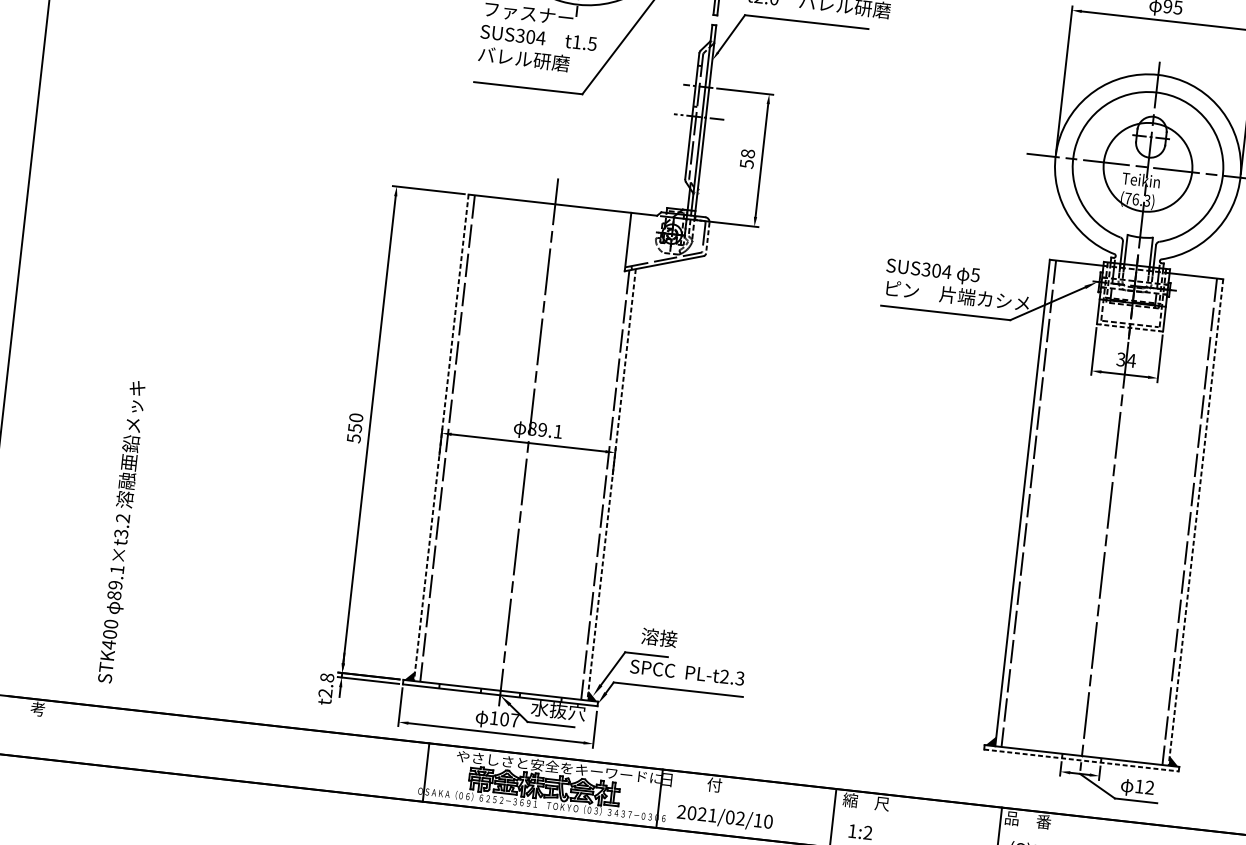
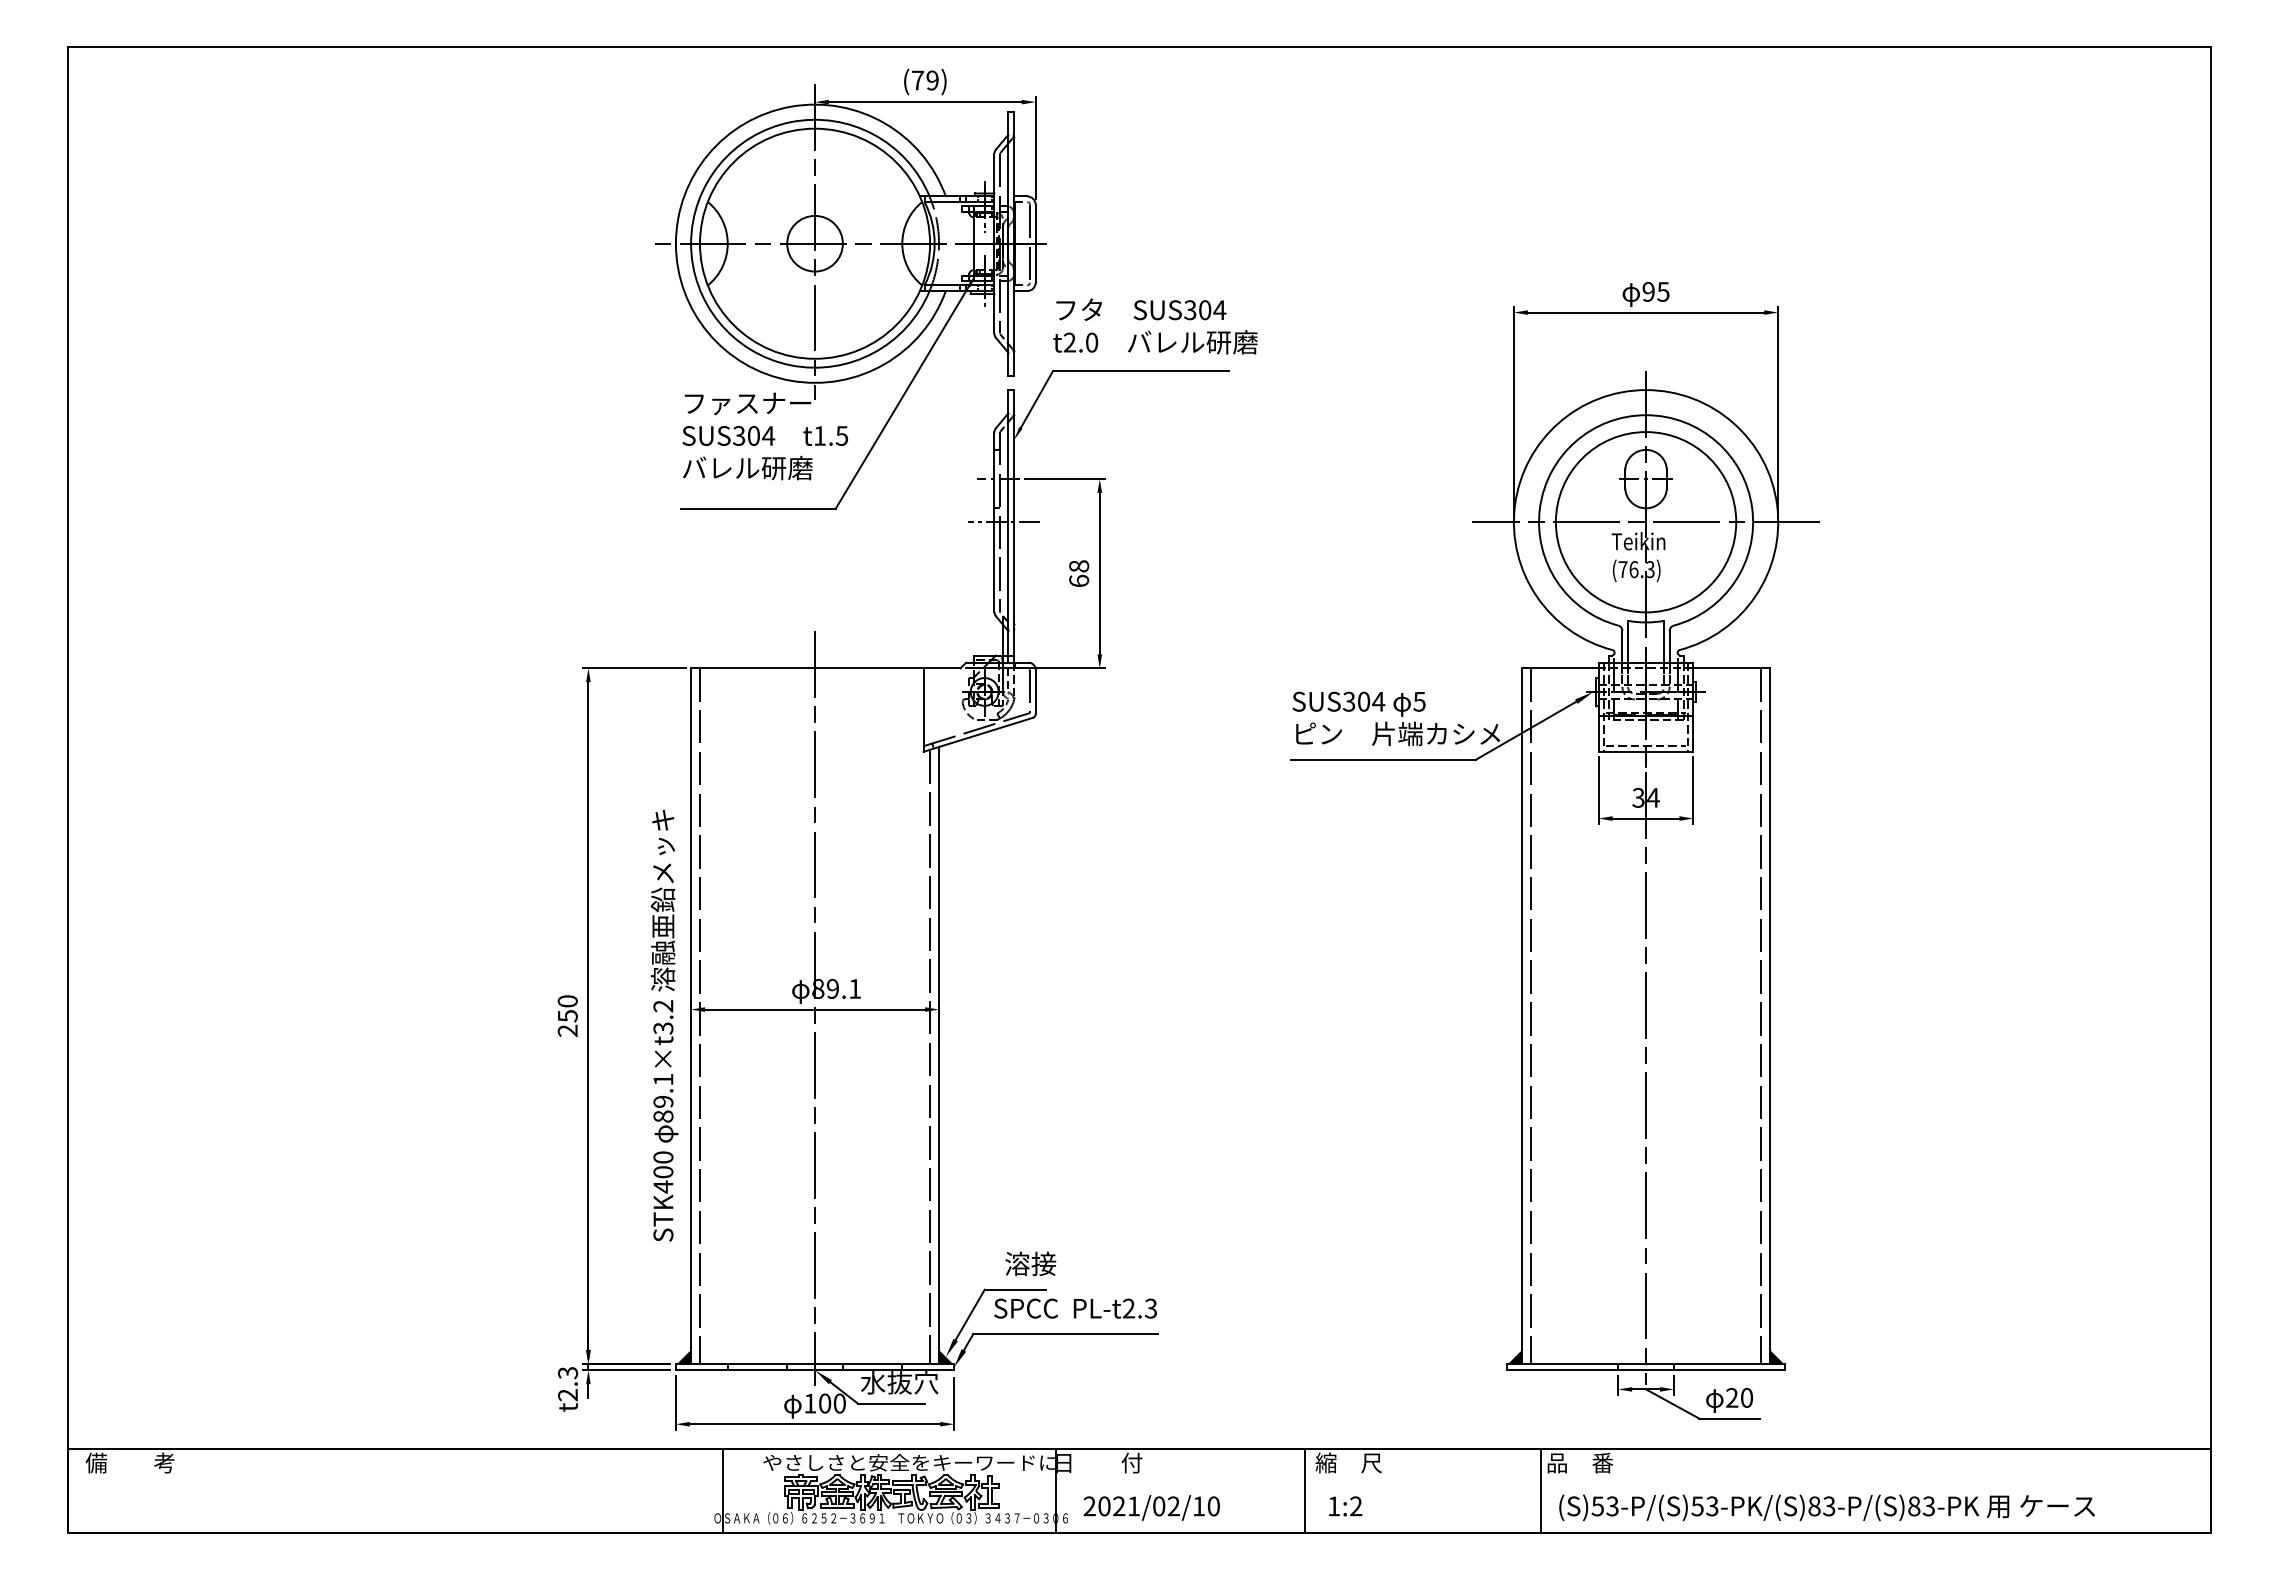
text: (747, 163) -> (1079, 580), 58 -> 68
circle: (1147, 167) -> (1645, 522), size x1.43
line: (707, 238) -> (1035, 692), dashed -> solid
line: (1129, 327) -> (1645, 751), dashed -> solid
text: (353, 438) -> (567, 1030), 550 -> 250
line: (441, 438) -> (691, 1016), dashed -> solid
line: (611, 484) -> (938, 1055), dashed -> solid
line: (1196, 522) -> (1770, 1016), dashed -> solid
text: (122, 531) -> (664, 1025), moved
text: (326, 677) -> (567, 1372), t2.8 -> t2.3
text: (514, 720) -> (839, 1403), 107 -> 100
line: (1081, 760) -> (1646, 1370), dashed -> solid
text: (1144, 786) -> (1739, 1397), 12 -> 20

